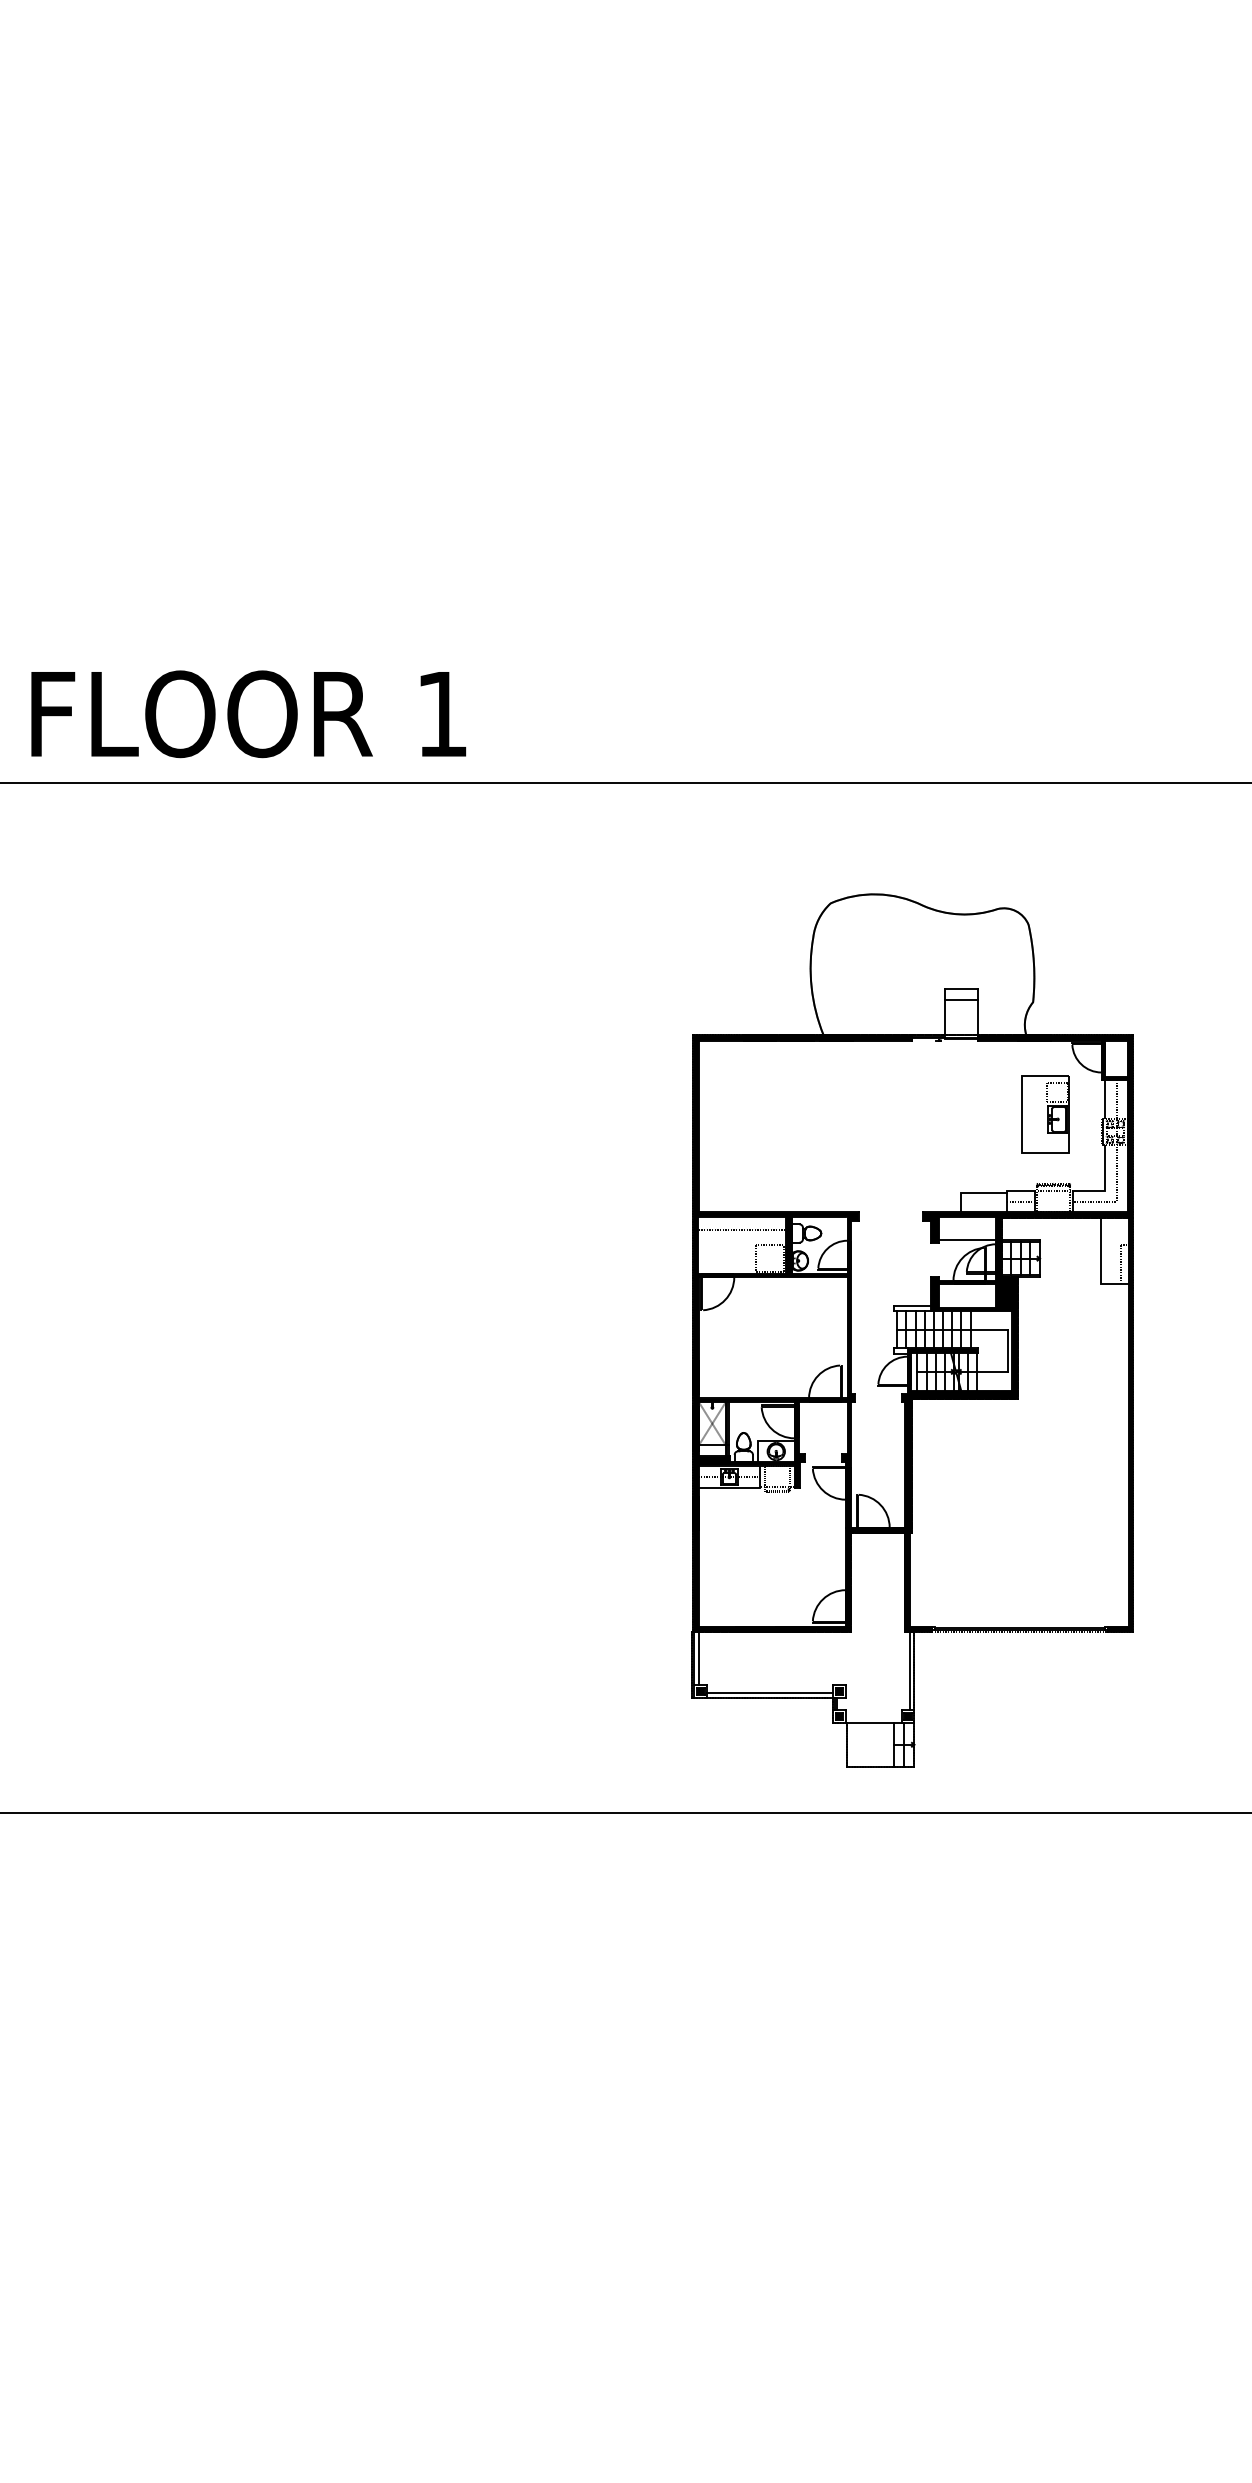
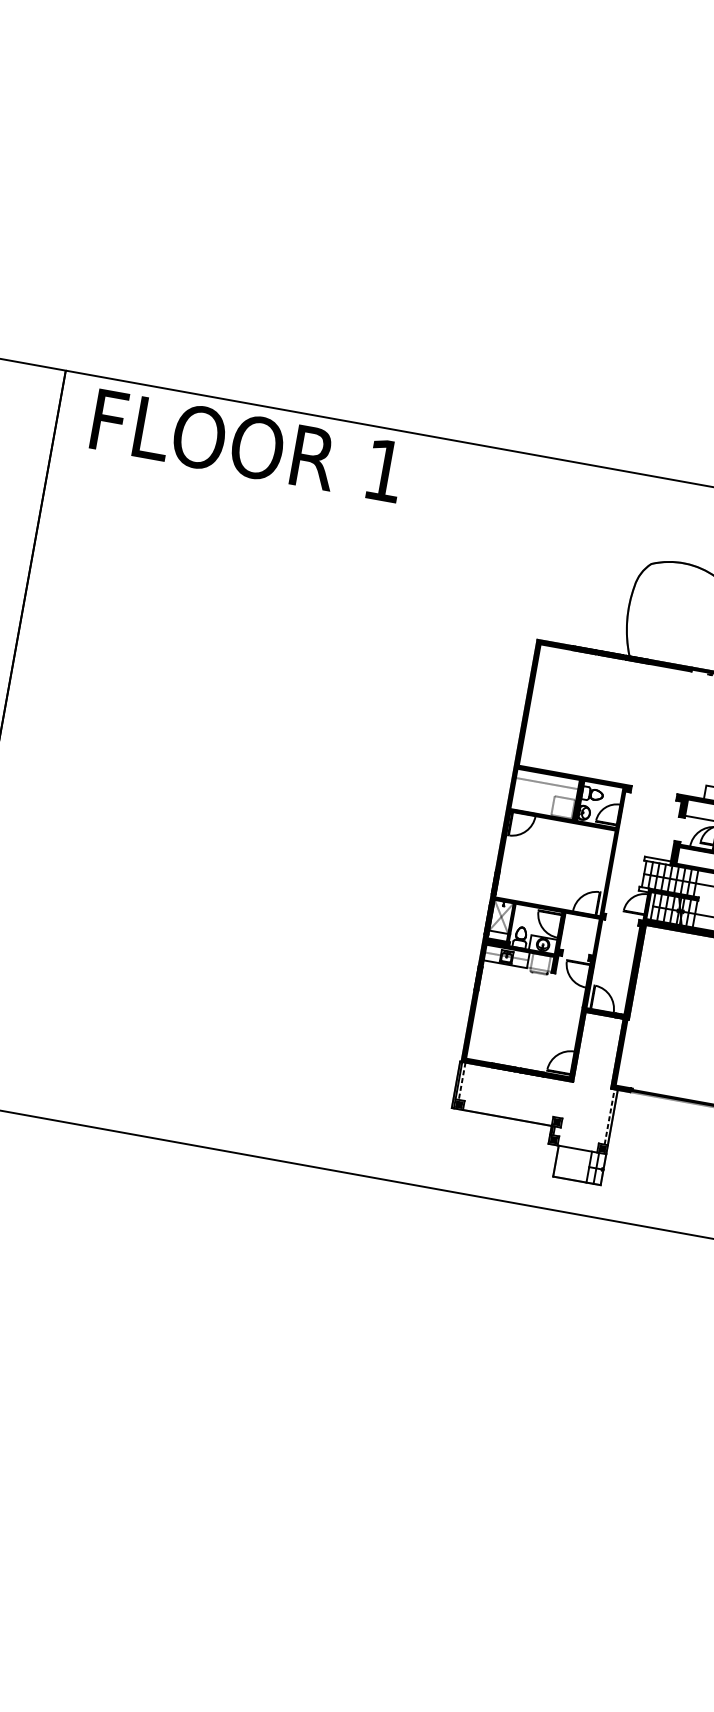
text: (248, 714) -> (247, 446), moved
line: (699, 1658) -> (462, 1081), solid -> dashed
line: (909, 1670) -> (609, 1116), solid -> dashed
line: (769, 1693) -> (507, 1114), removed

